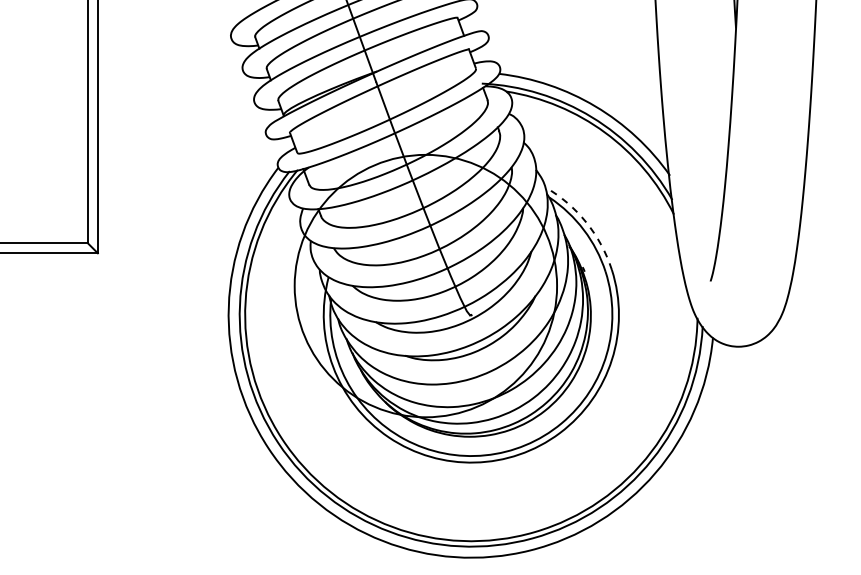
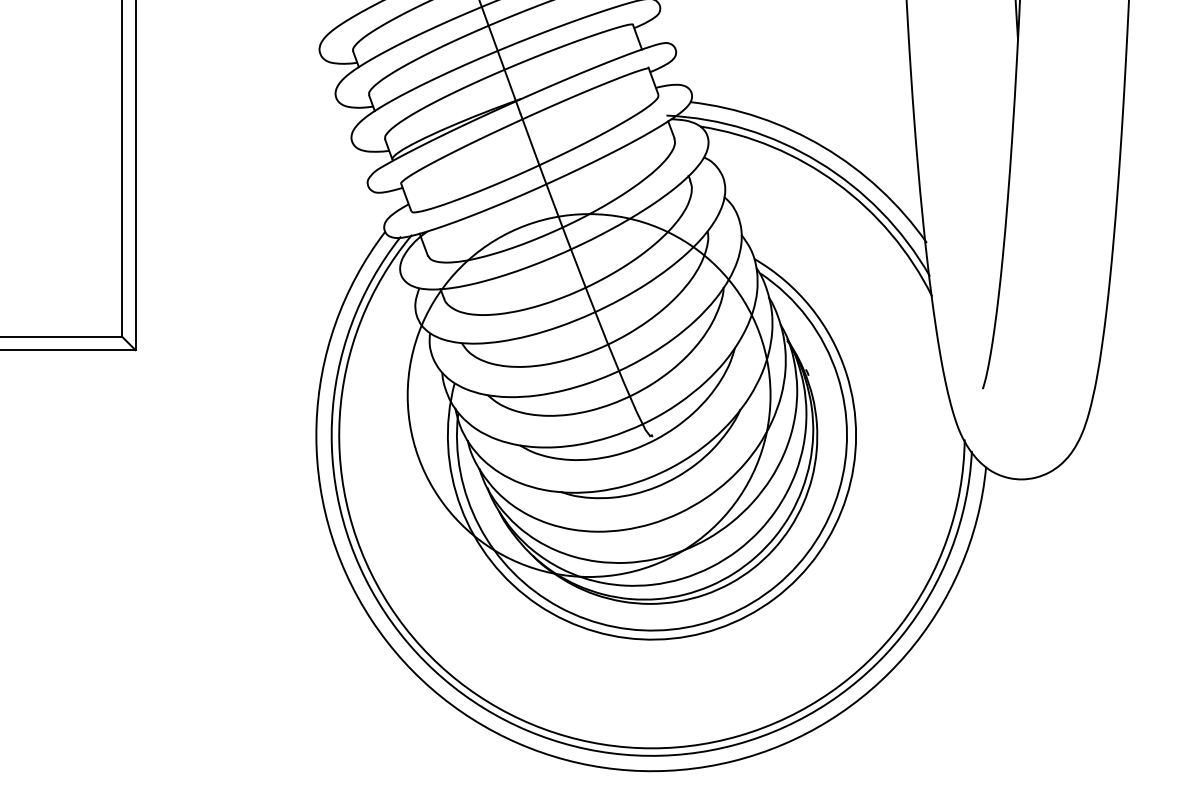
arc: (586, 222) -> (811, 307), dashed -> solid

